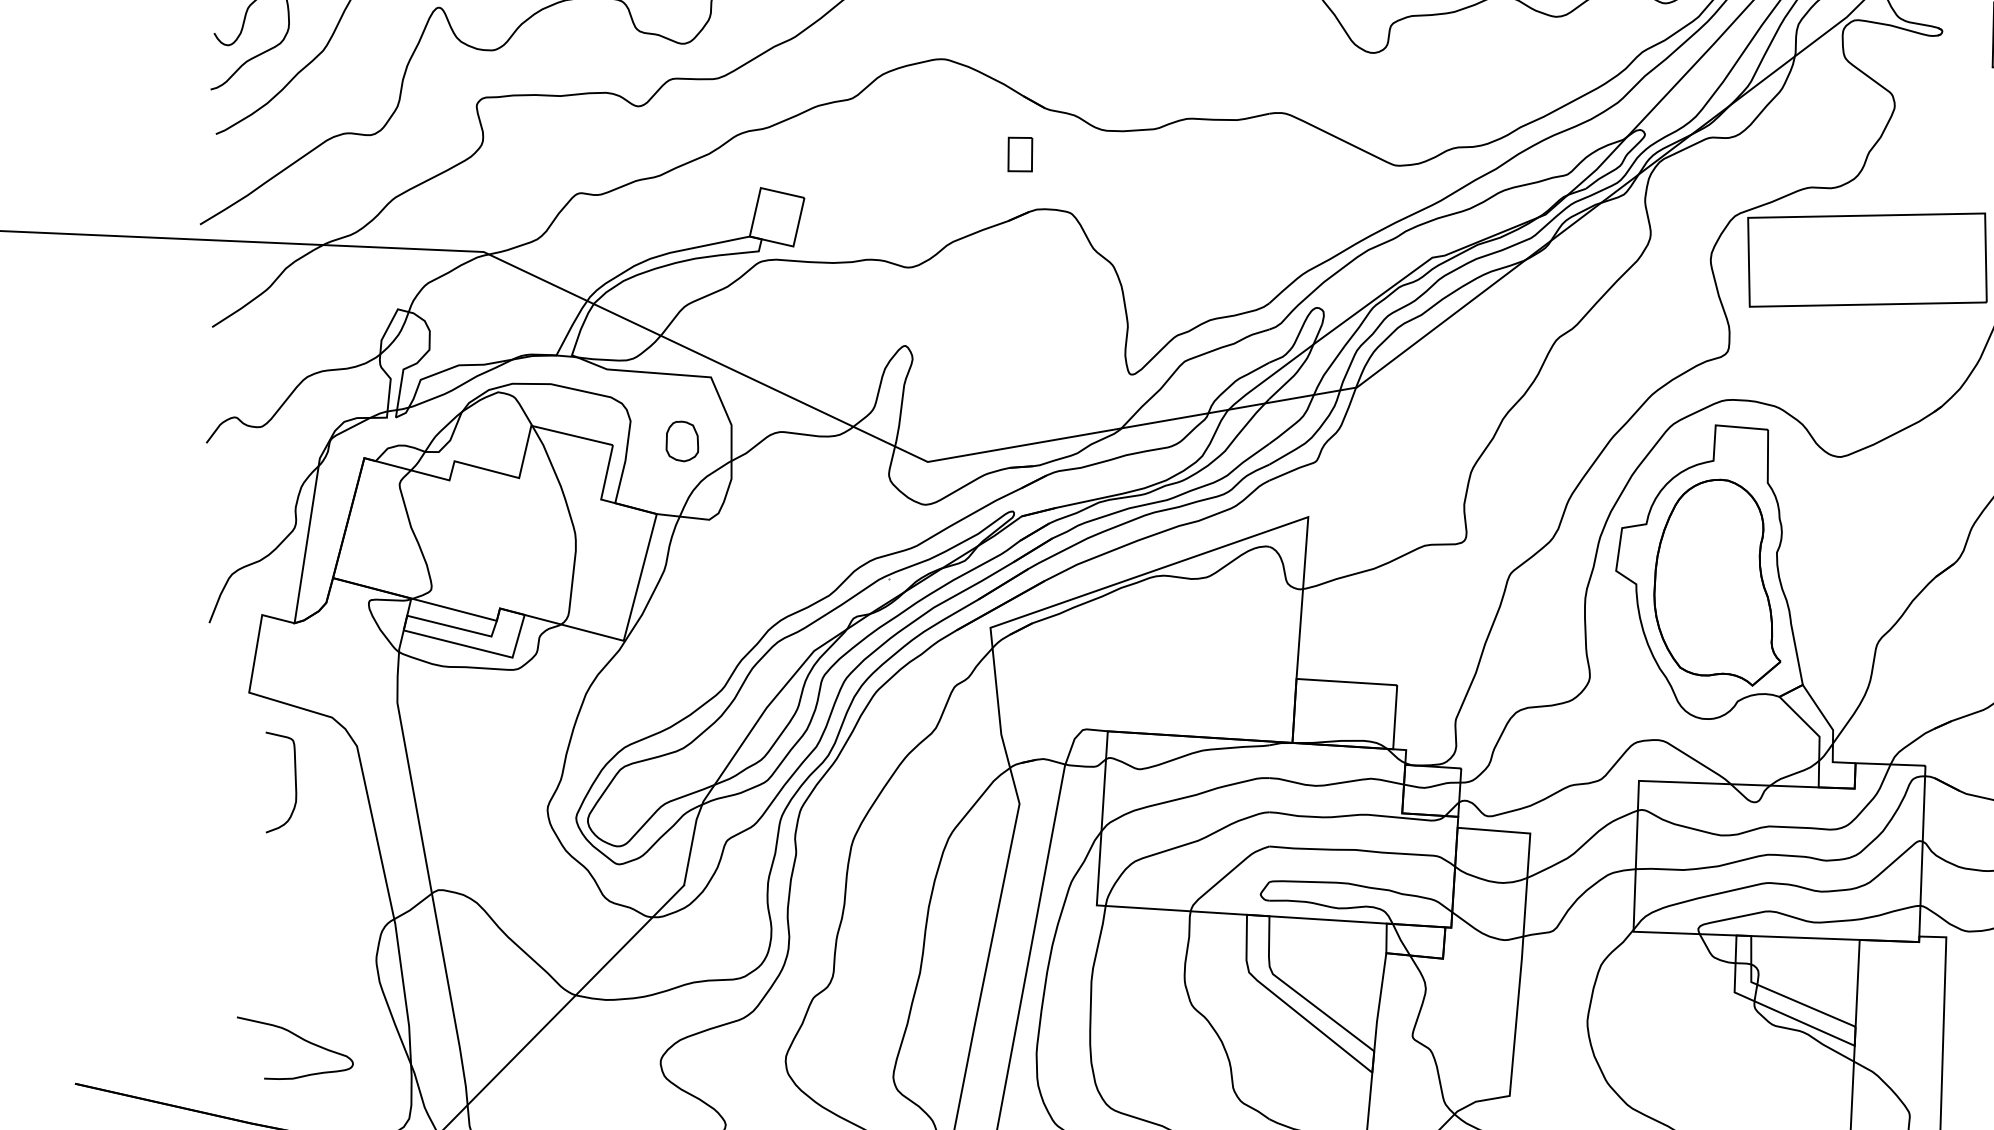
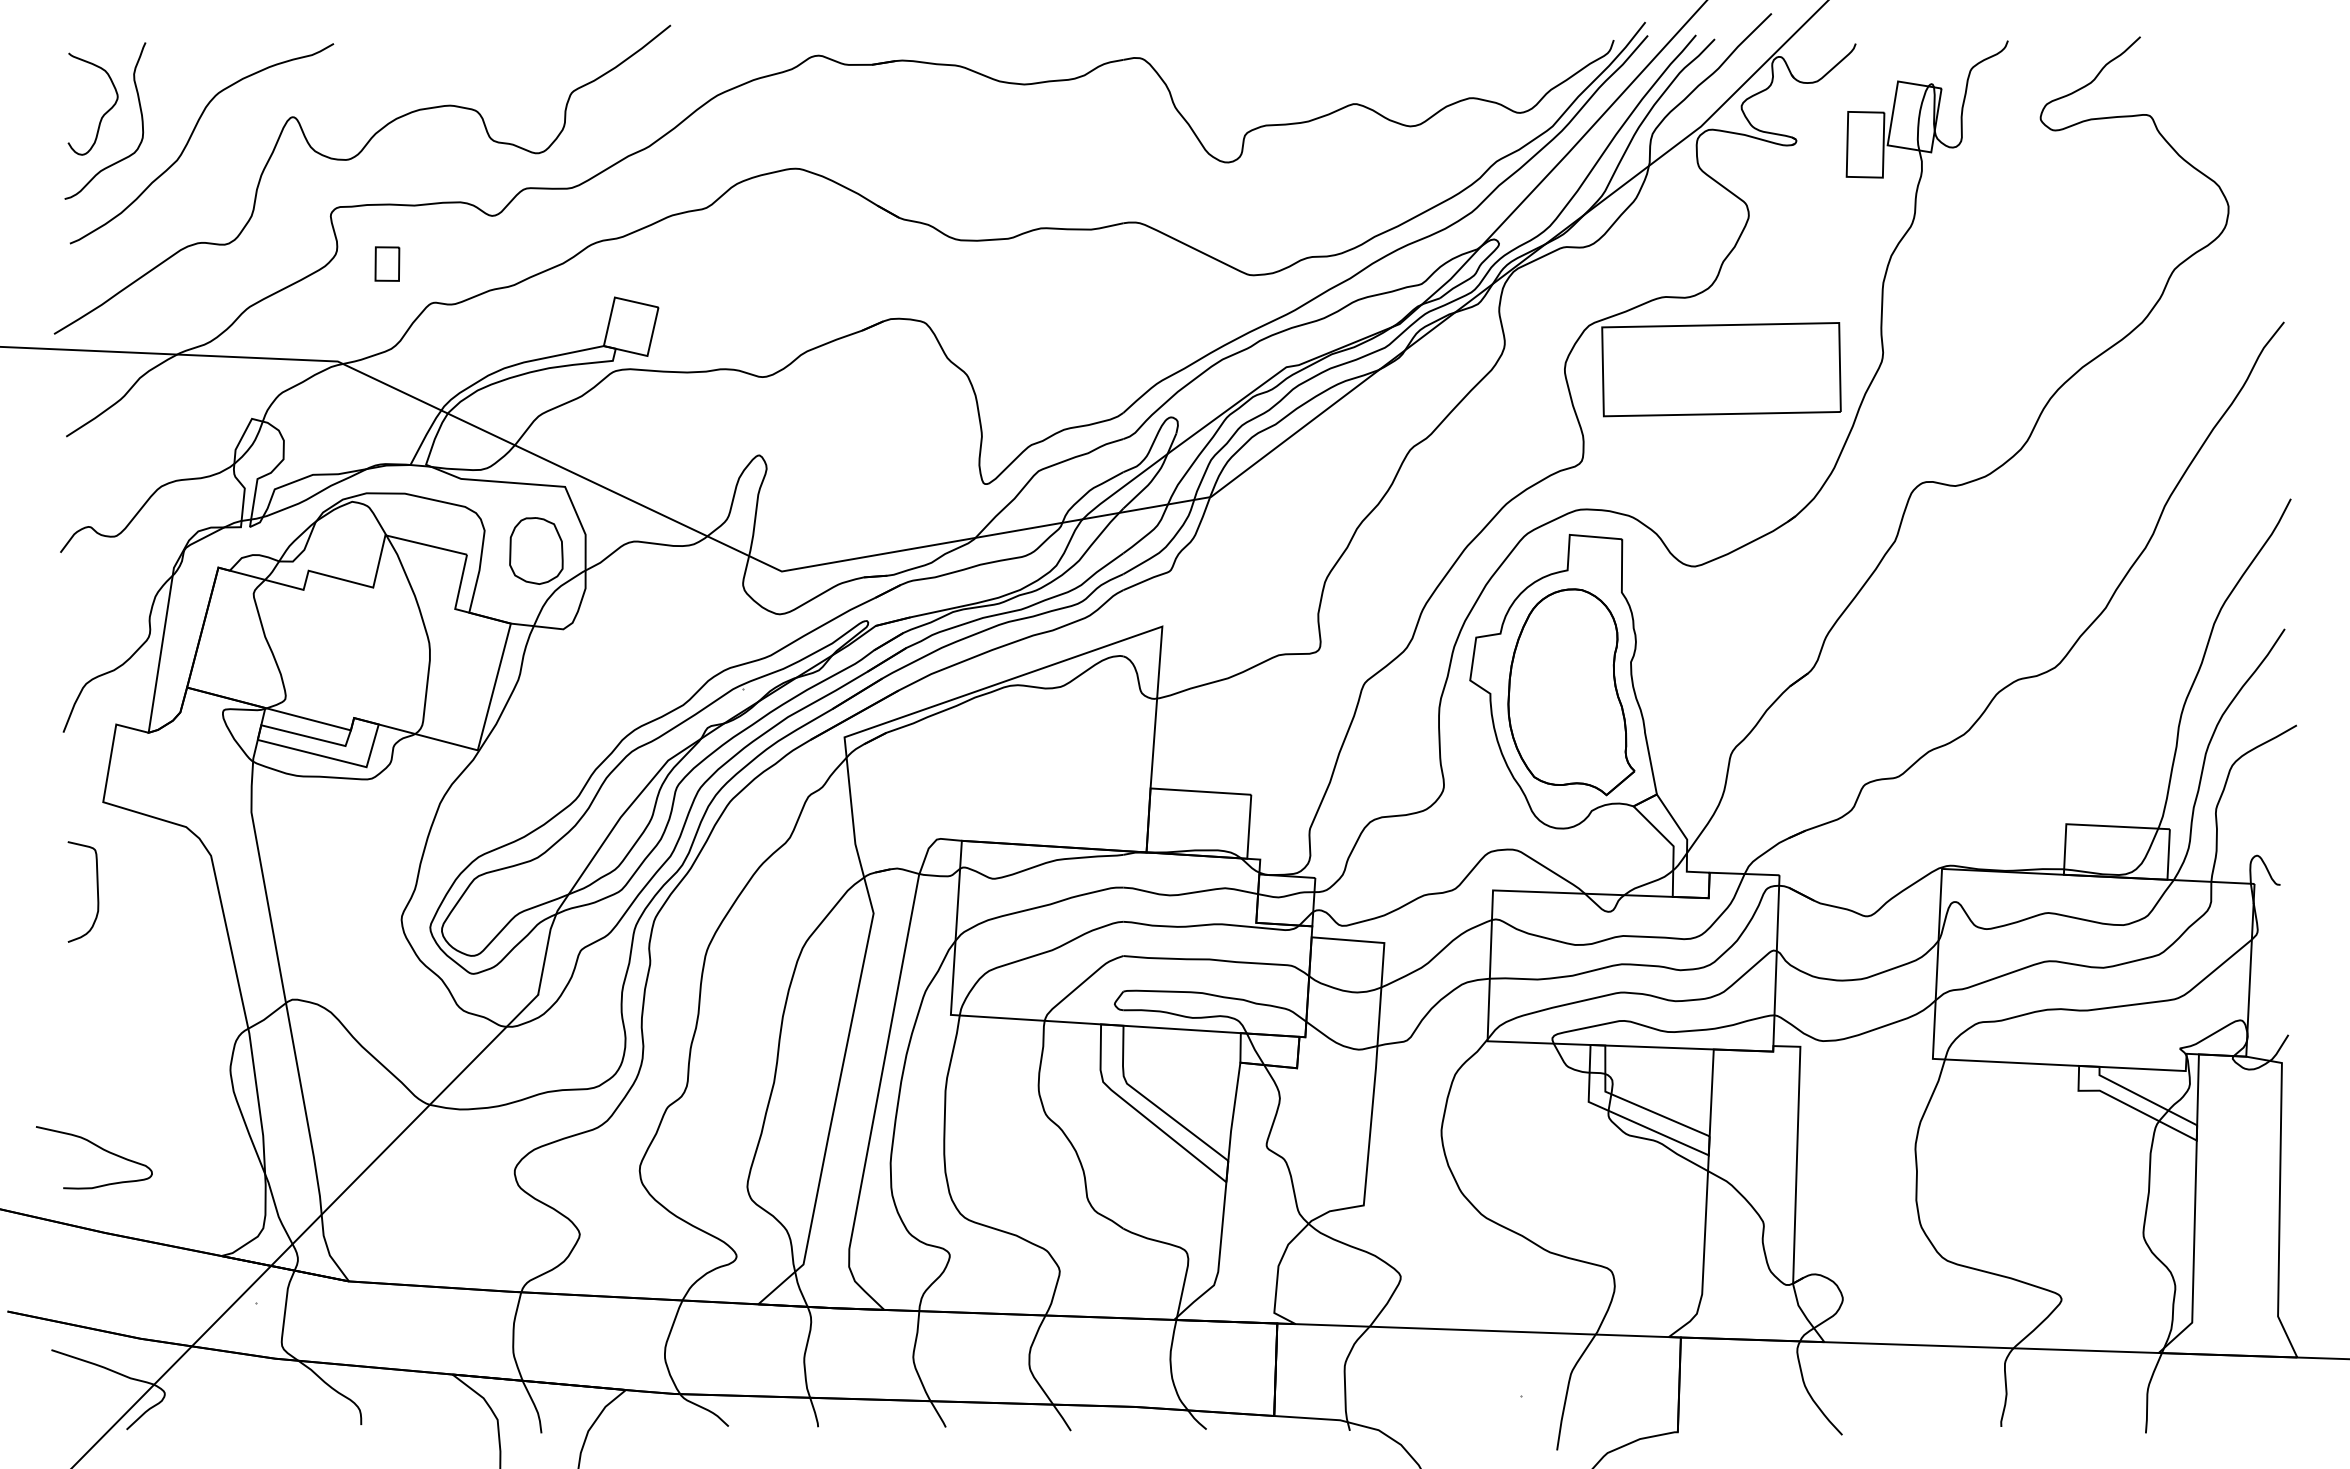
part: (1020, 153) -> (387, 263), moved
part: (682, 440) -> (536, 550), size x1.67
curve: (294, 777) -> (96, 887), moved
curve: (300, 1038) -> (99, 1148), moved

